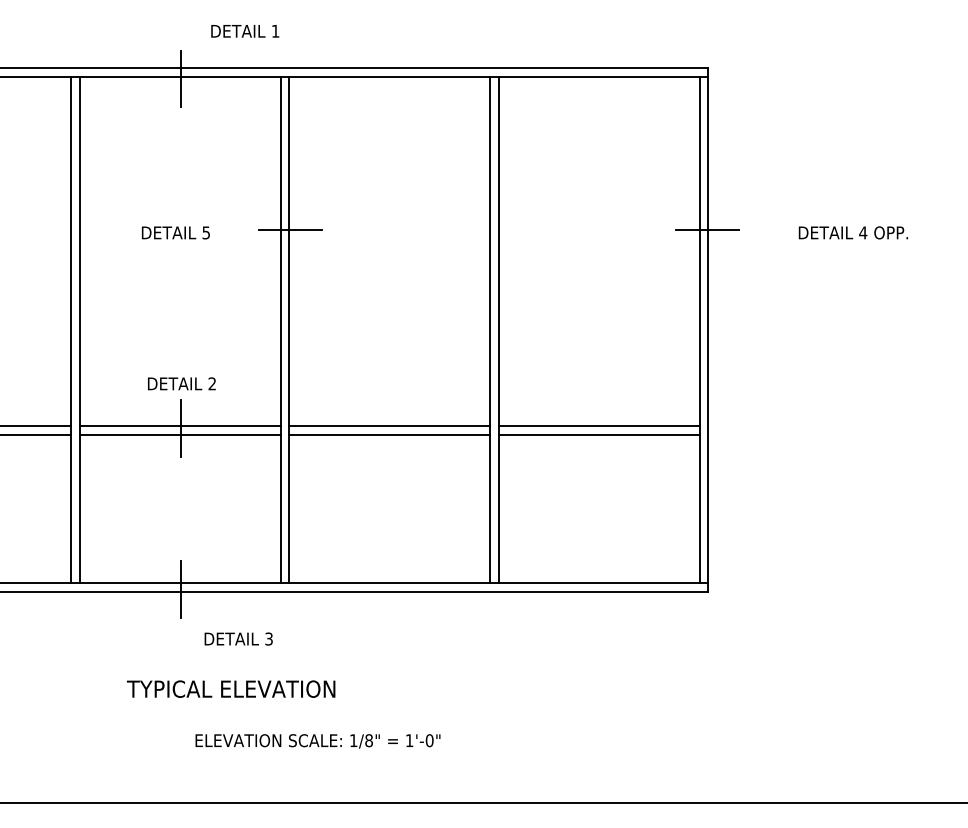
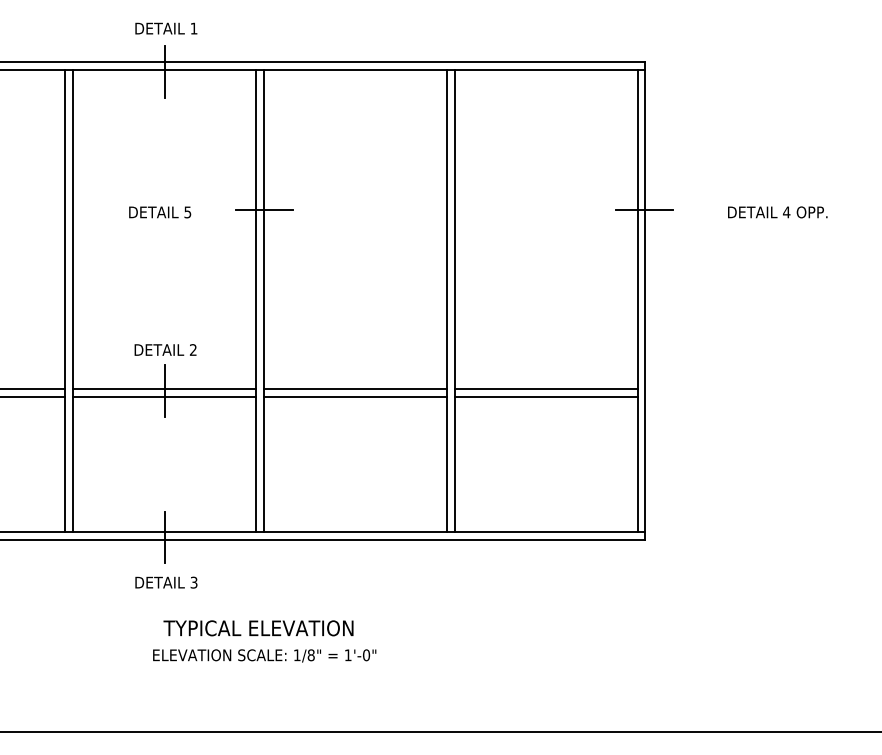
text: (245, 31) -> (166, 28), moved
text: (238, 638) -> (166, 582), moved
text: (231, 689) -> (258, 628), moved
text: (317, 740) -> (264, 655), moved

